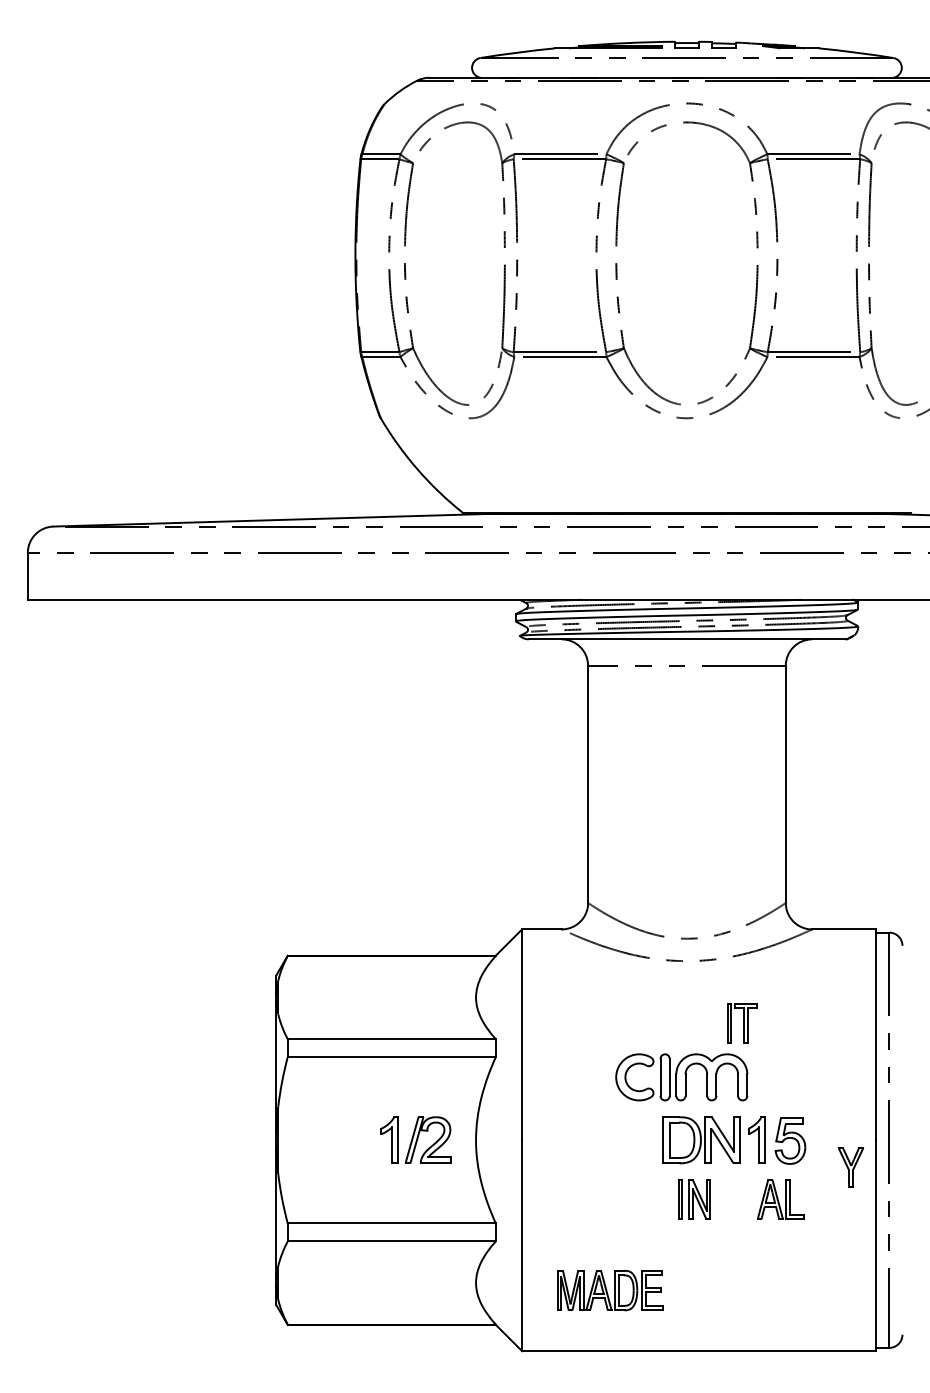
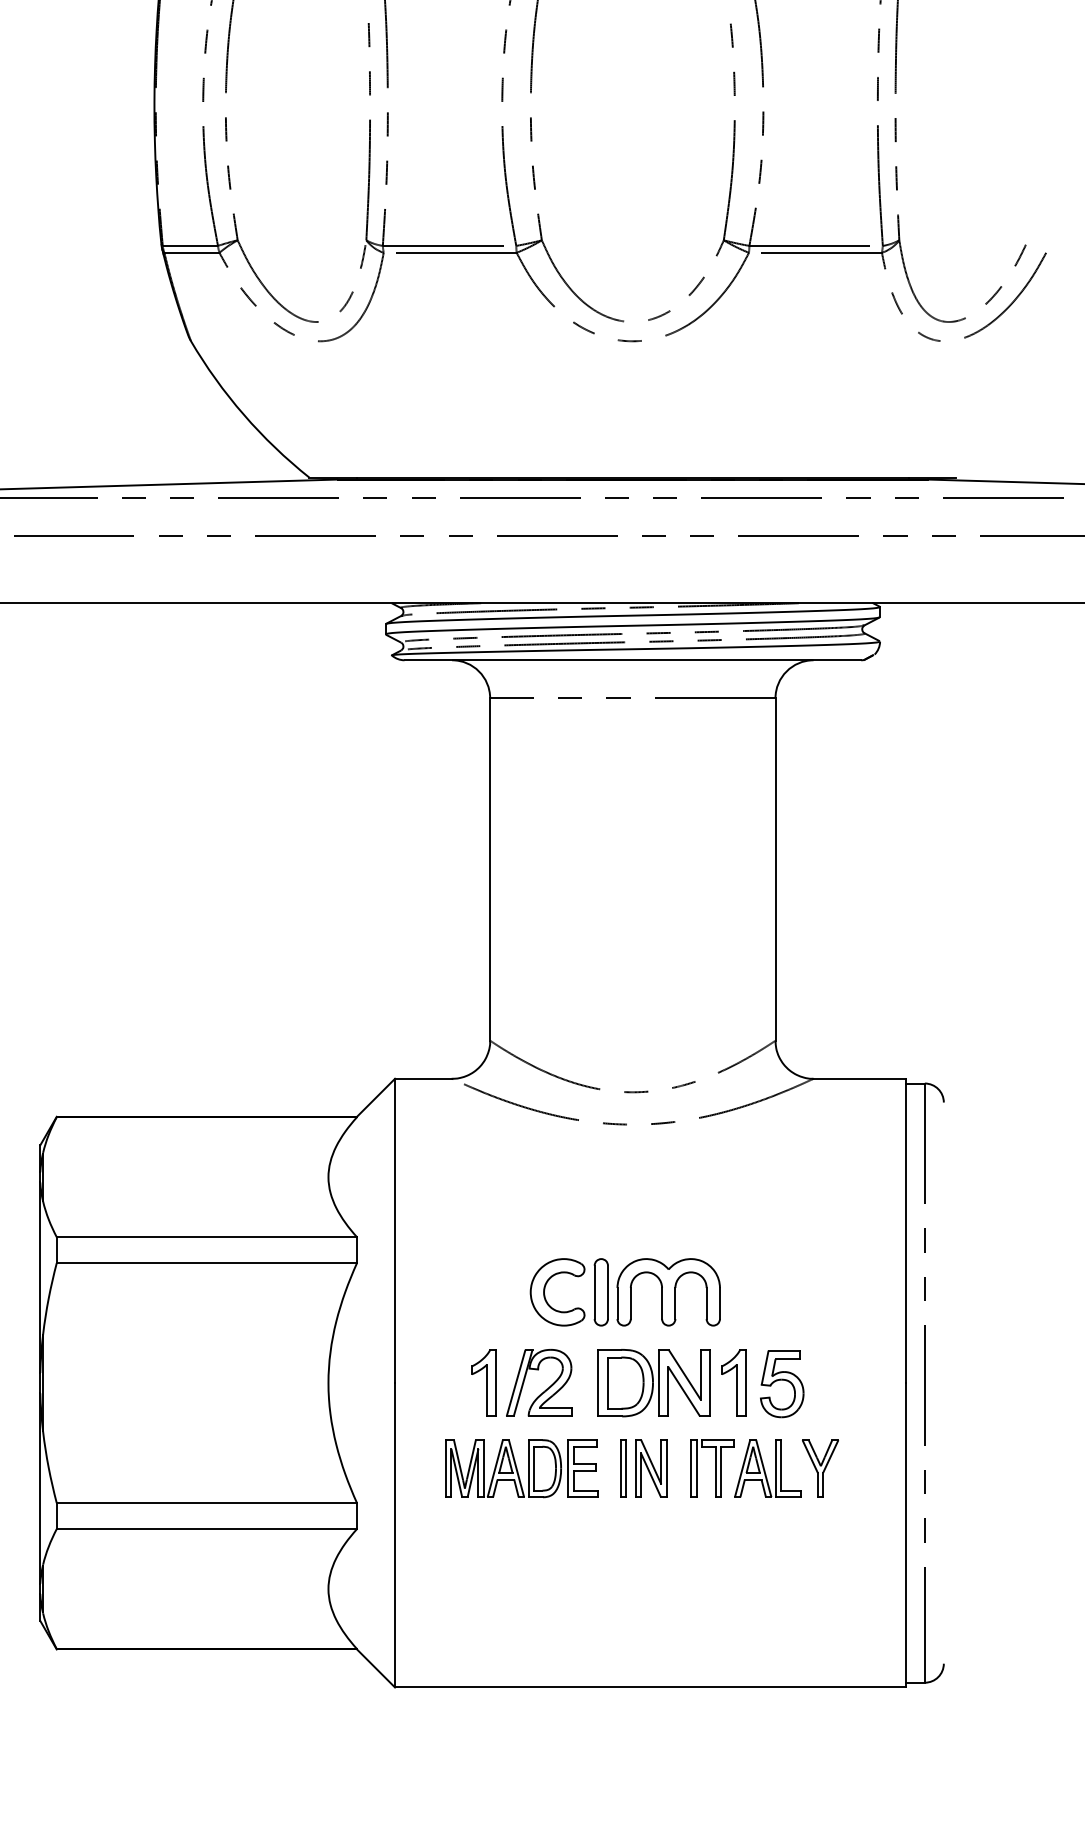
part: (742, 1023) -> (712, 1468), moved
part: (415, 1139) -> (521, 1381), moved
part: (851, 1167) -> (821, 1468), moved
part: (610, 1290) -> (522, 1468), moved

